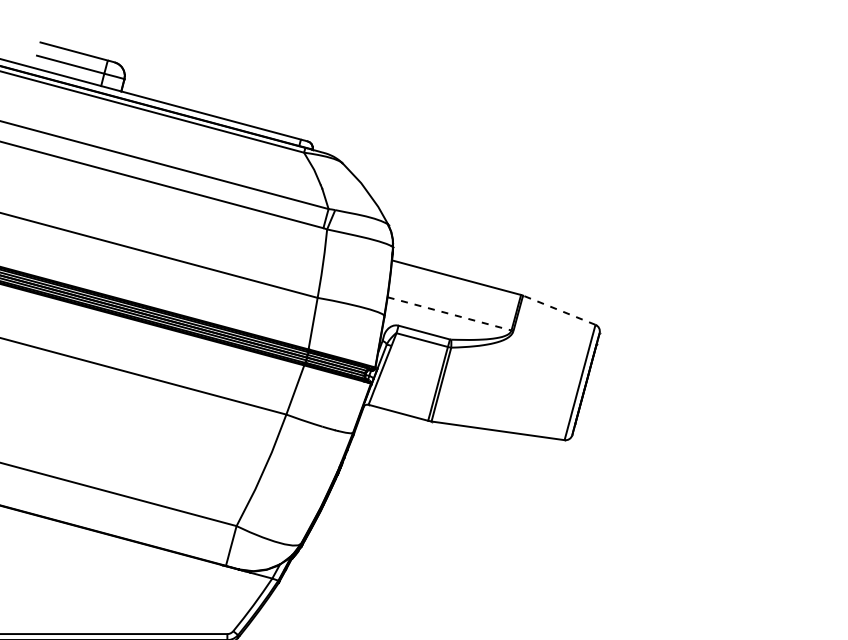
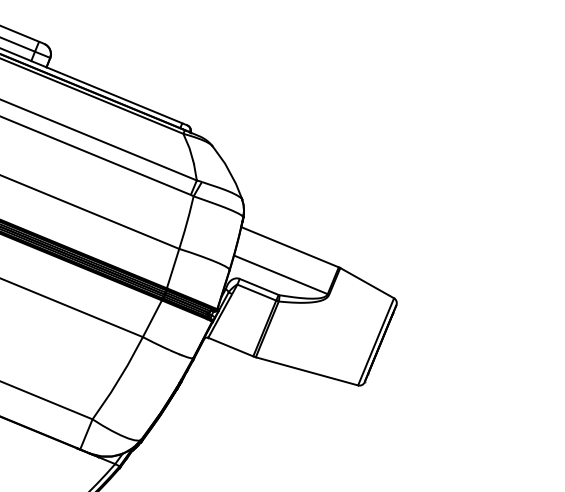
line: (558, 310) -> (366, 283), dashed -> solid
line: (450, 314) -> (281, 275), dashed -> solid

